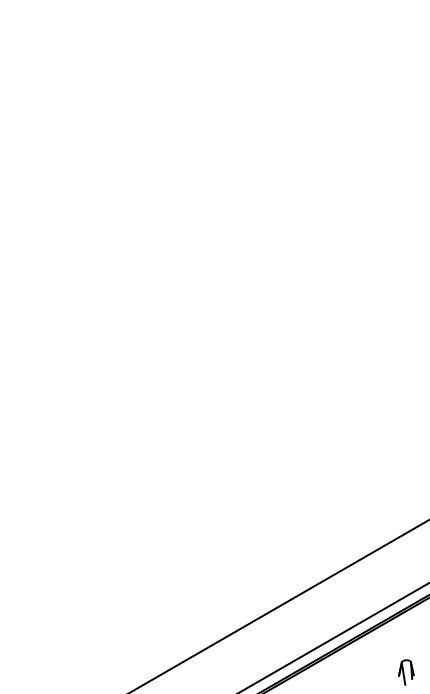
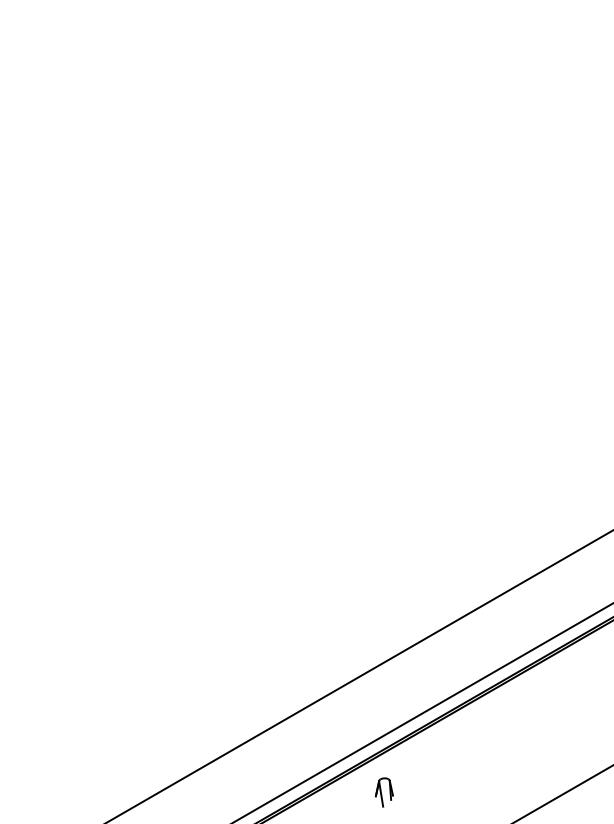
part: (406, 672) -> (384, 792), moved

